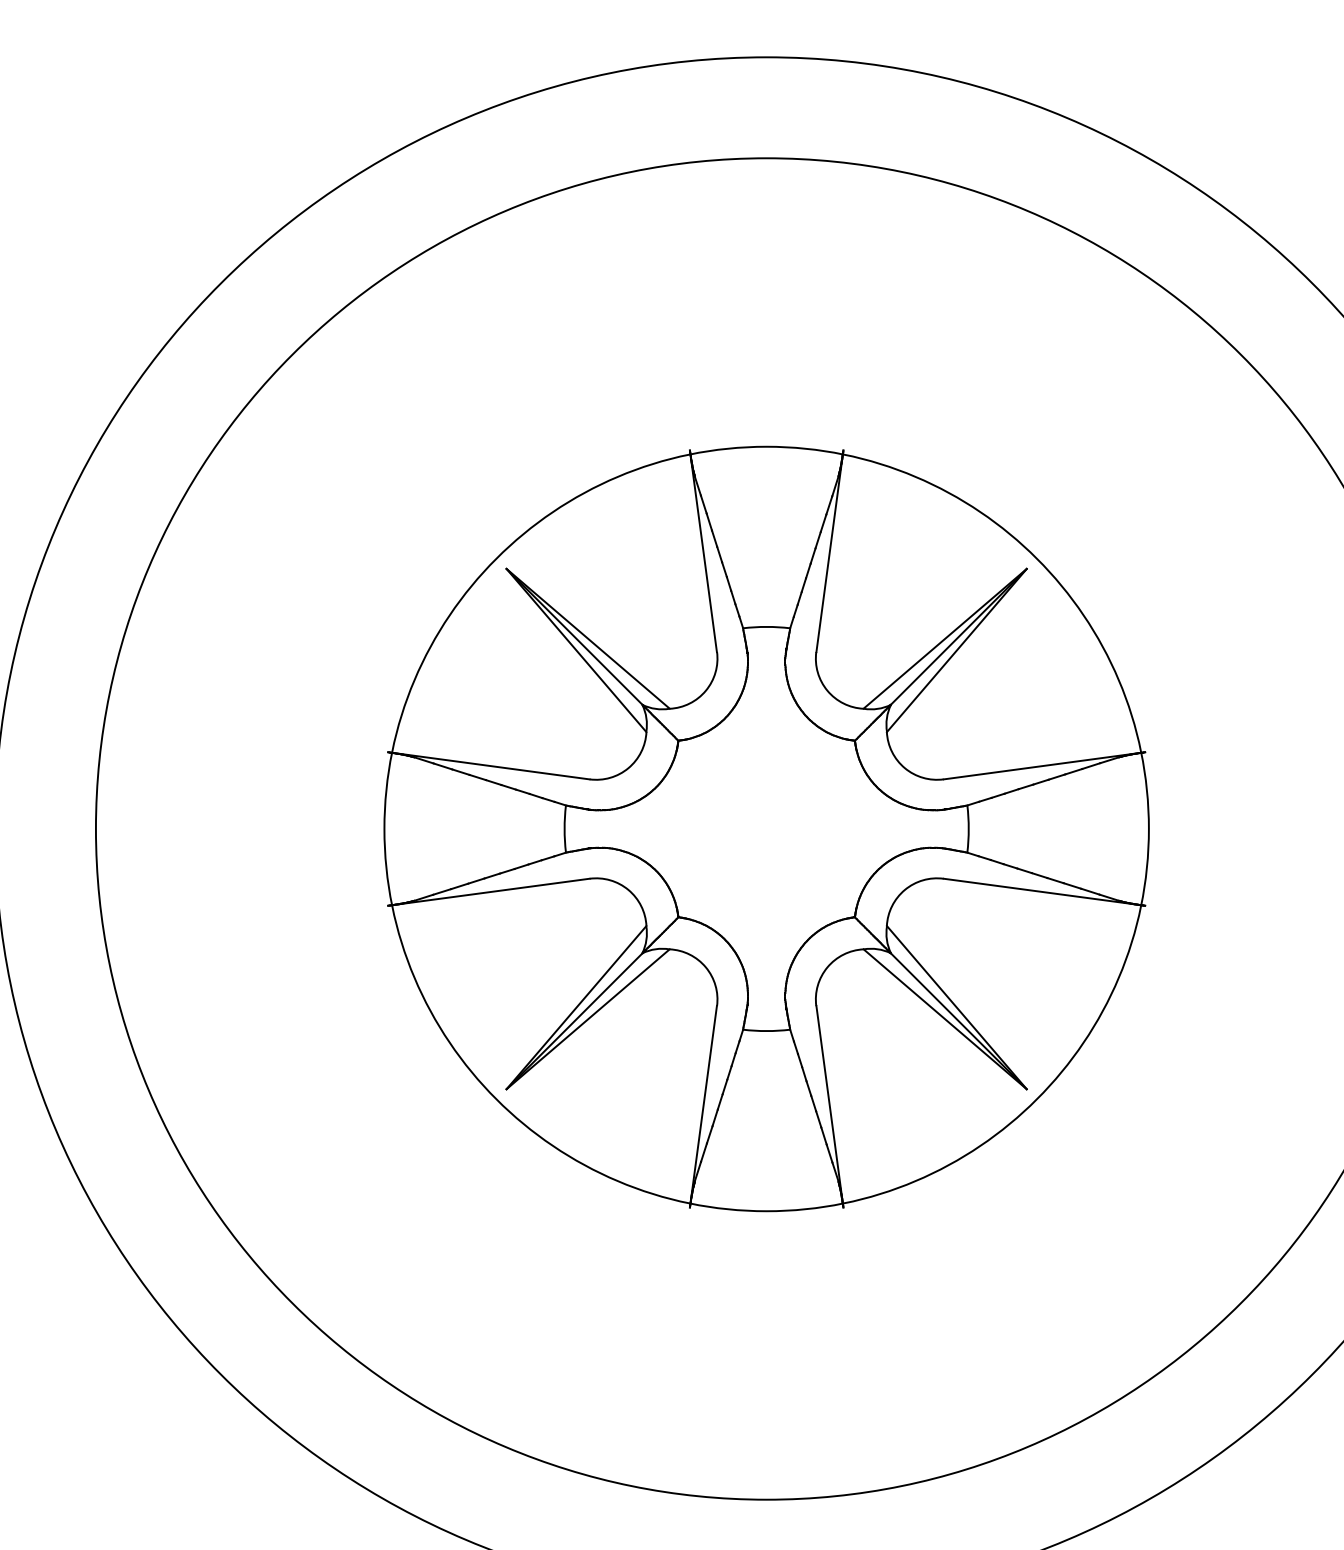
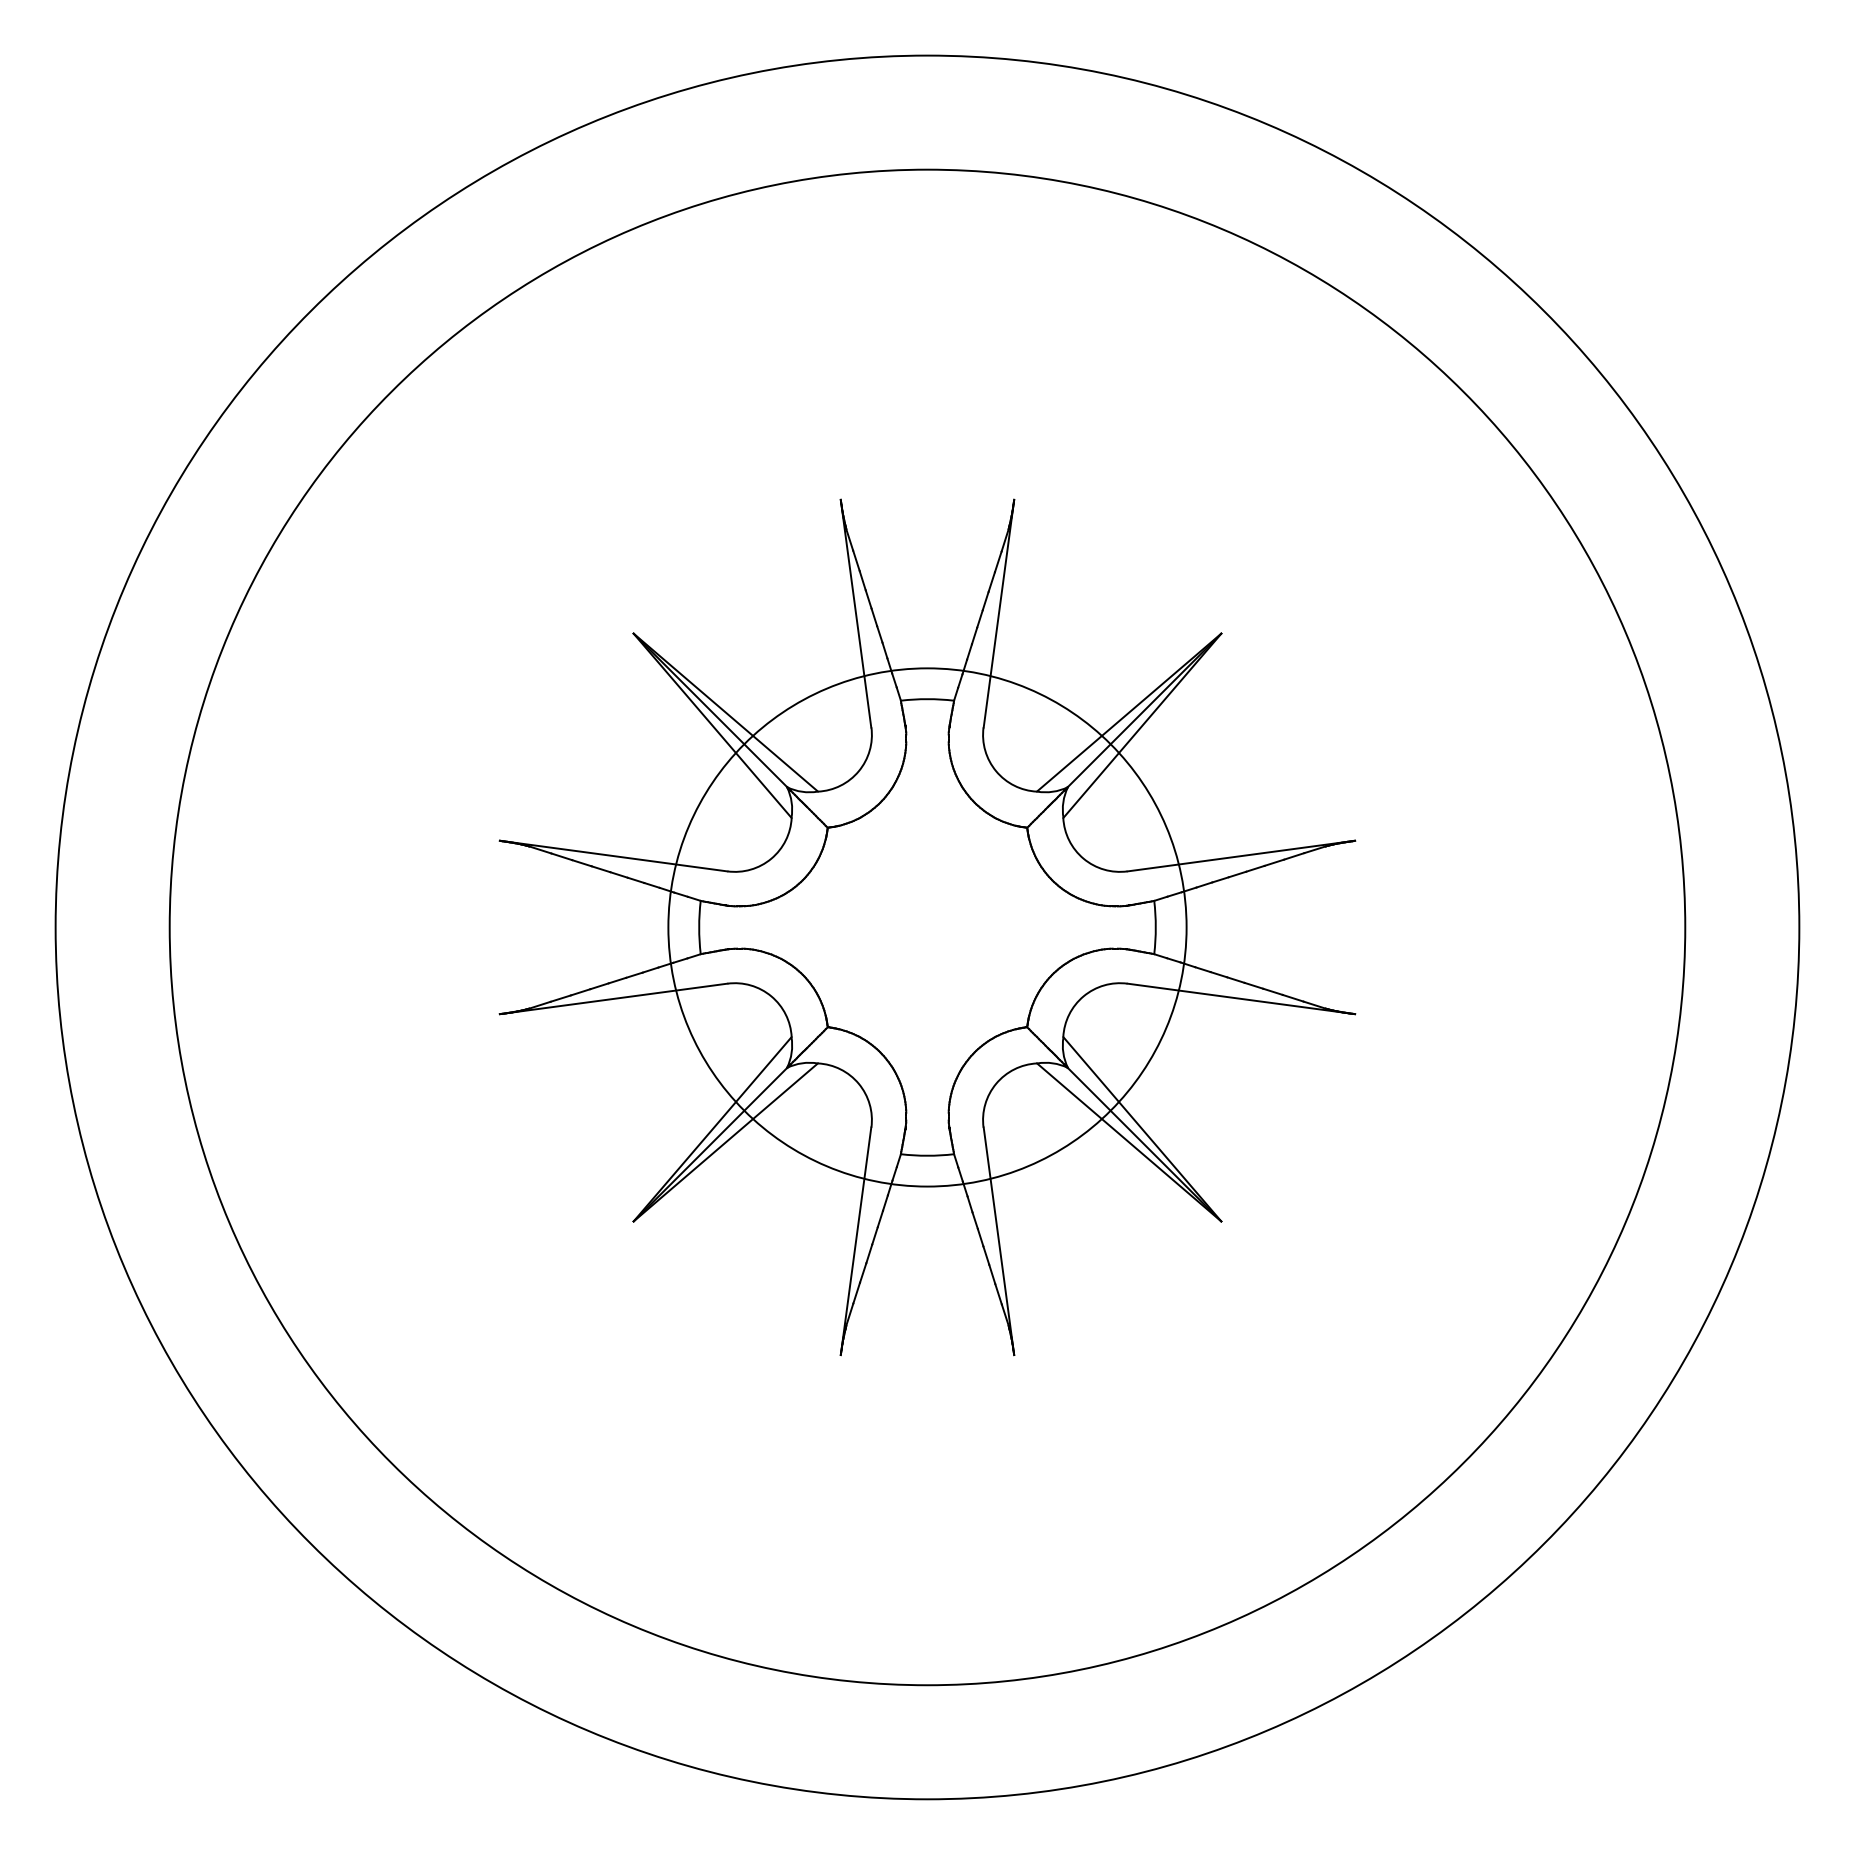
circle: (766, 829) -> (927, 927), size x0.6

